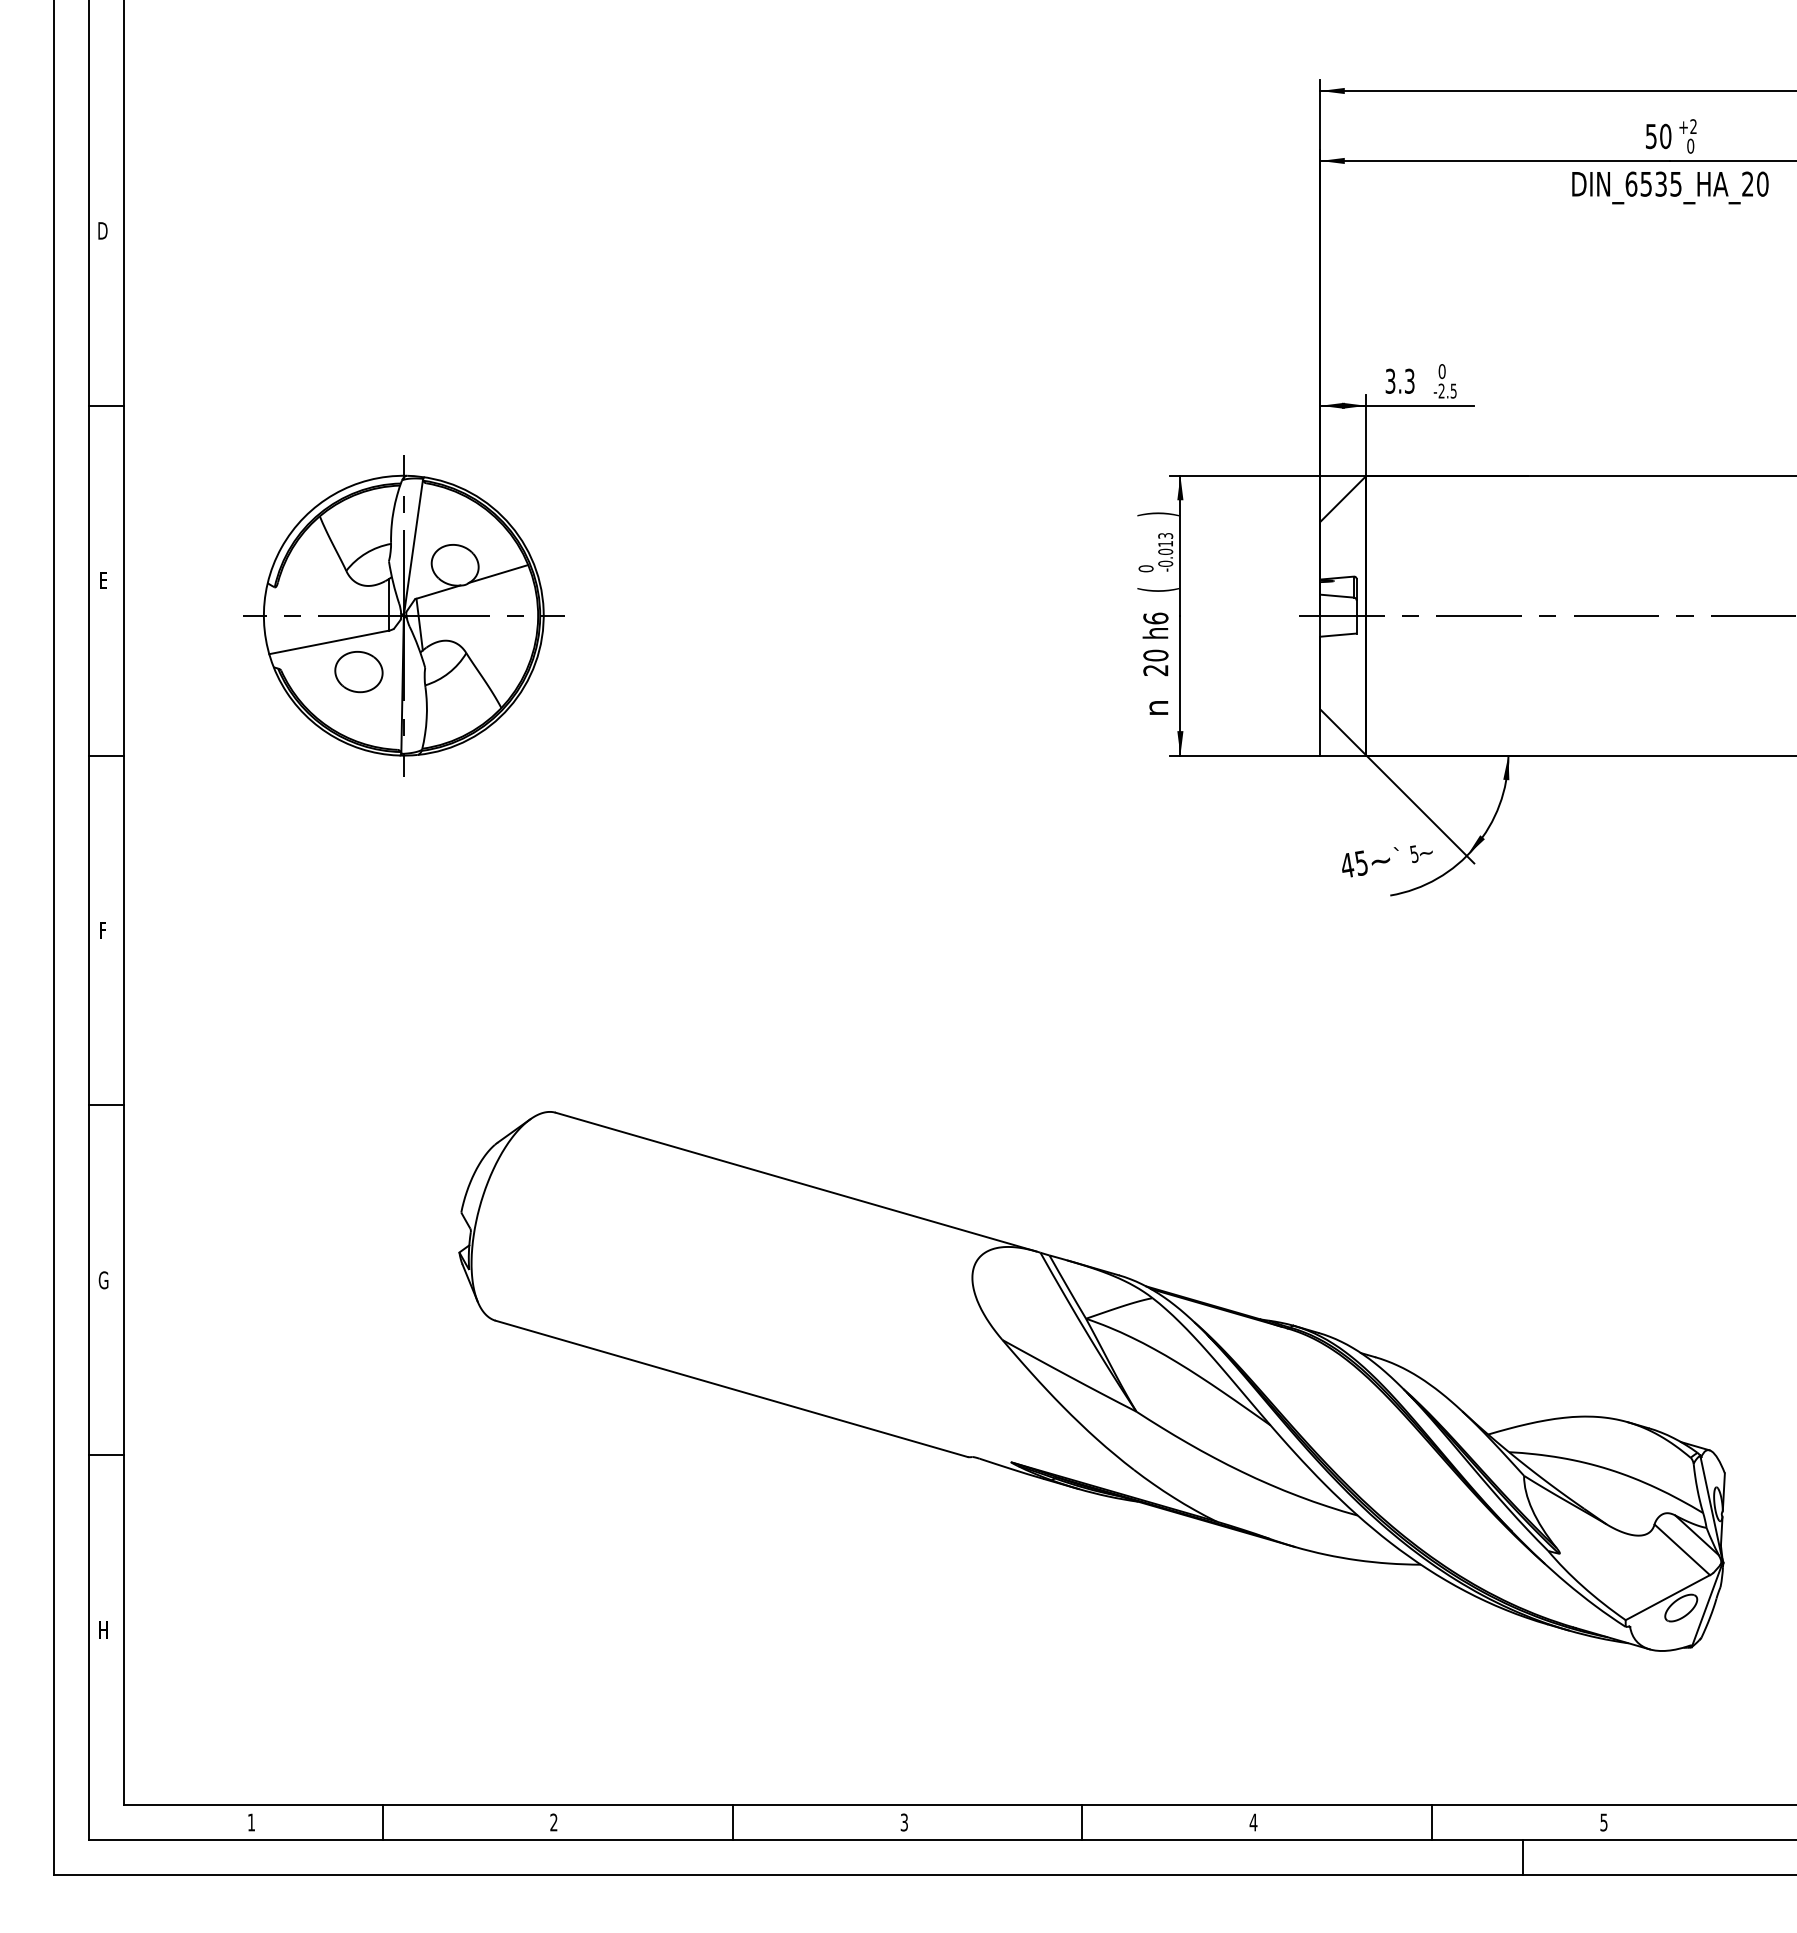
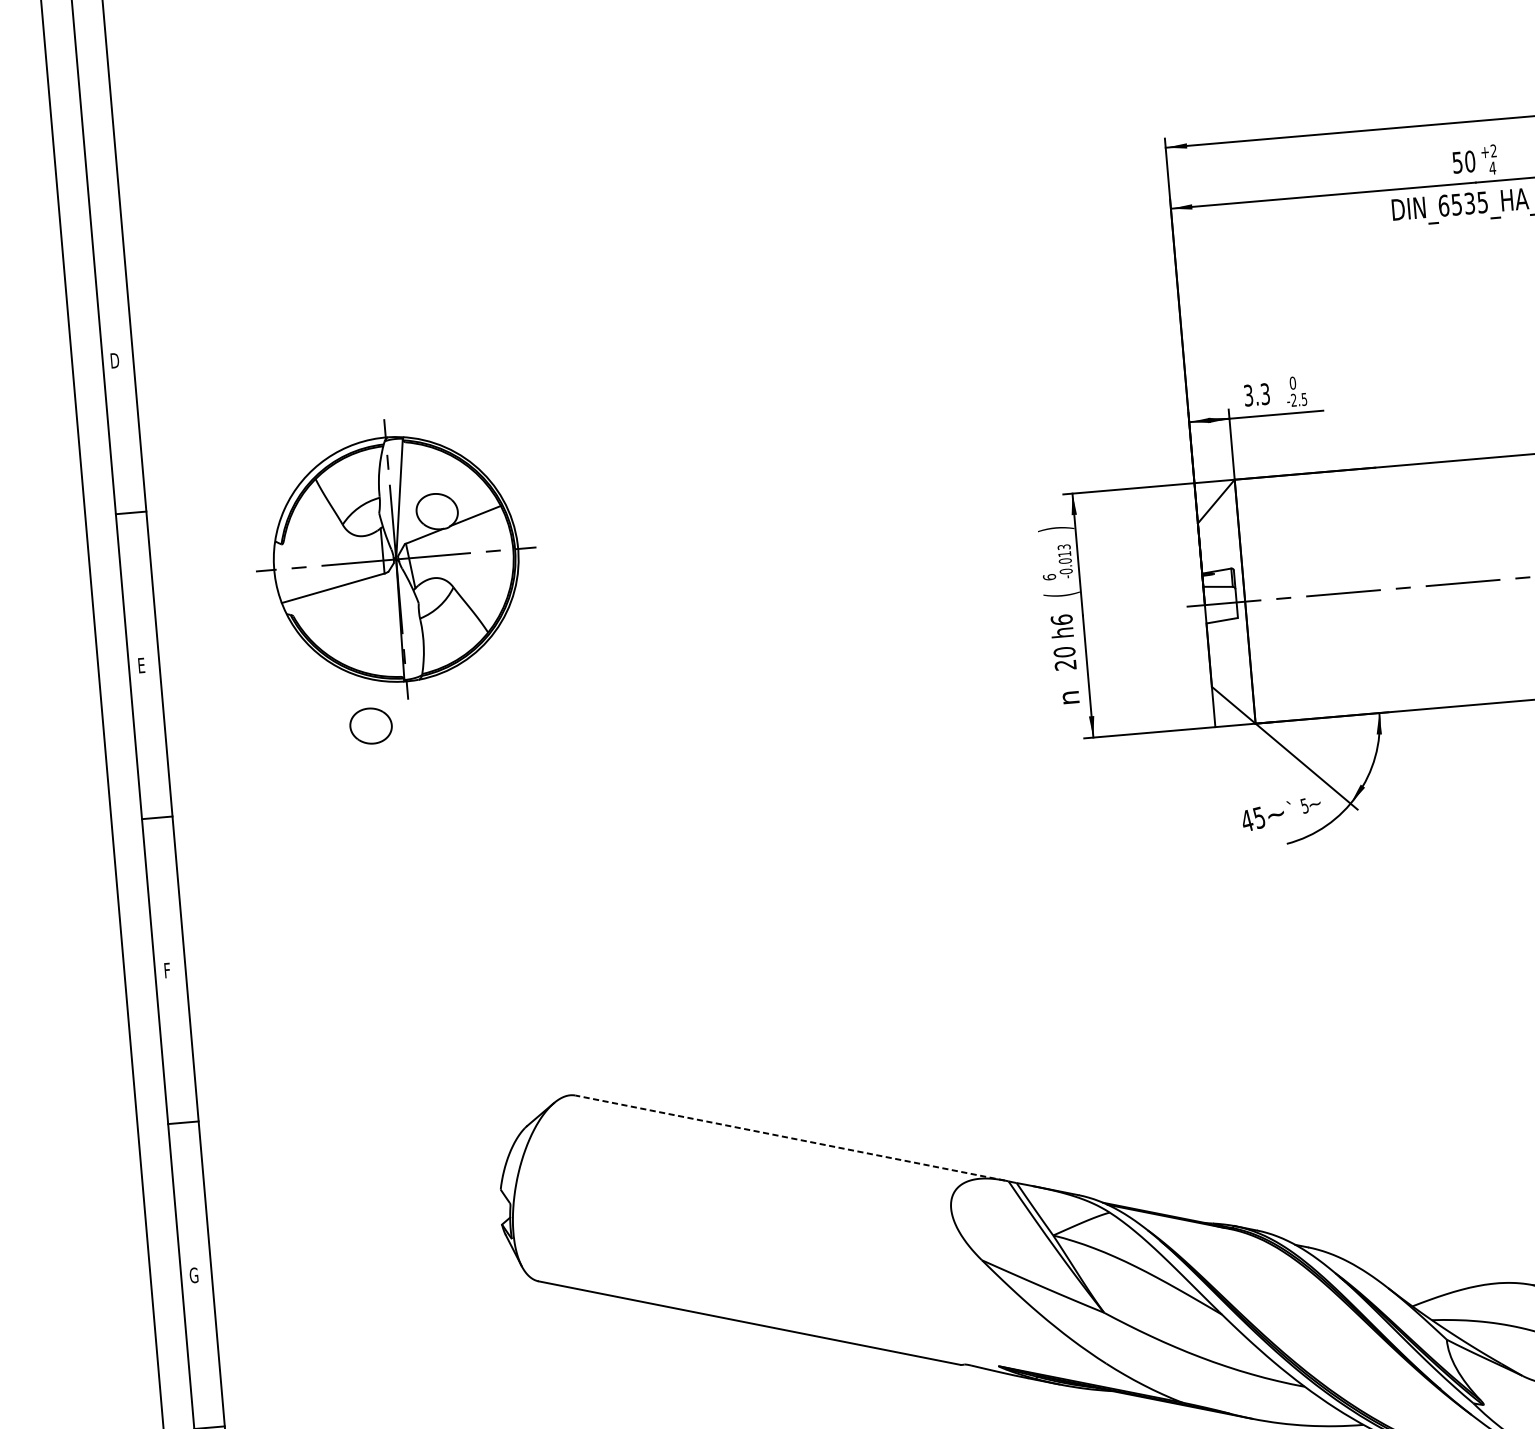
text: (1690, 145) -> (1492, 167), 0 -> 4
text: (1145, 568) -> (1049, 577), 0 -> 6
part: (403, 615) -> (395, 559), moved
line: (795, 1181) -> (789, 1137), solid -> dashed

